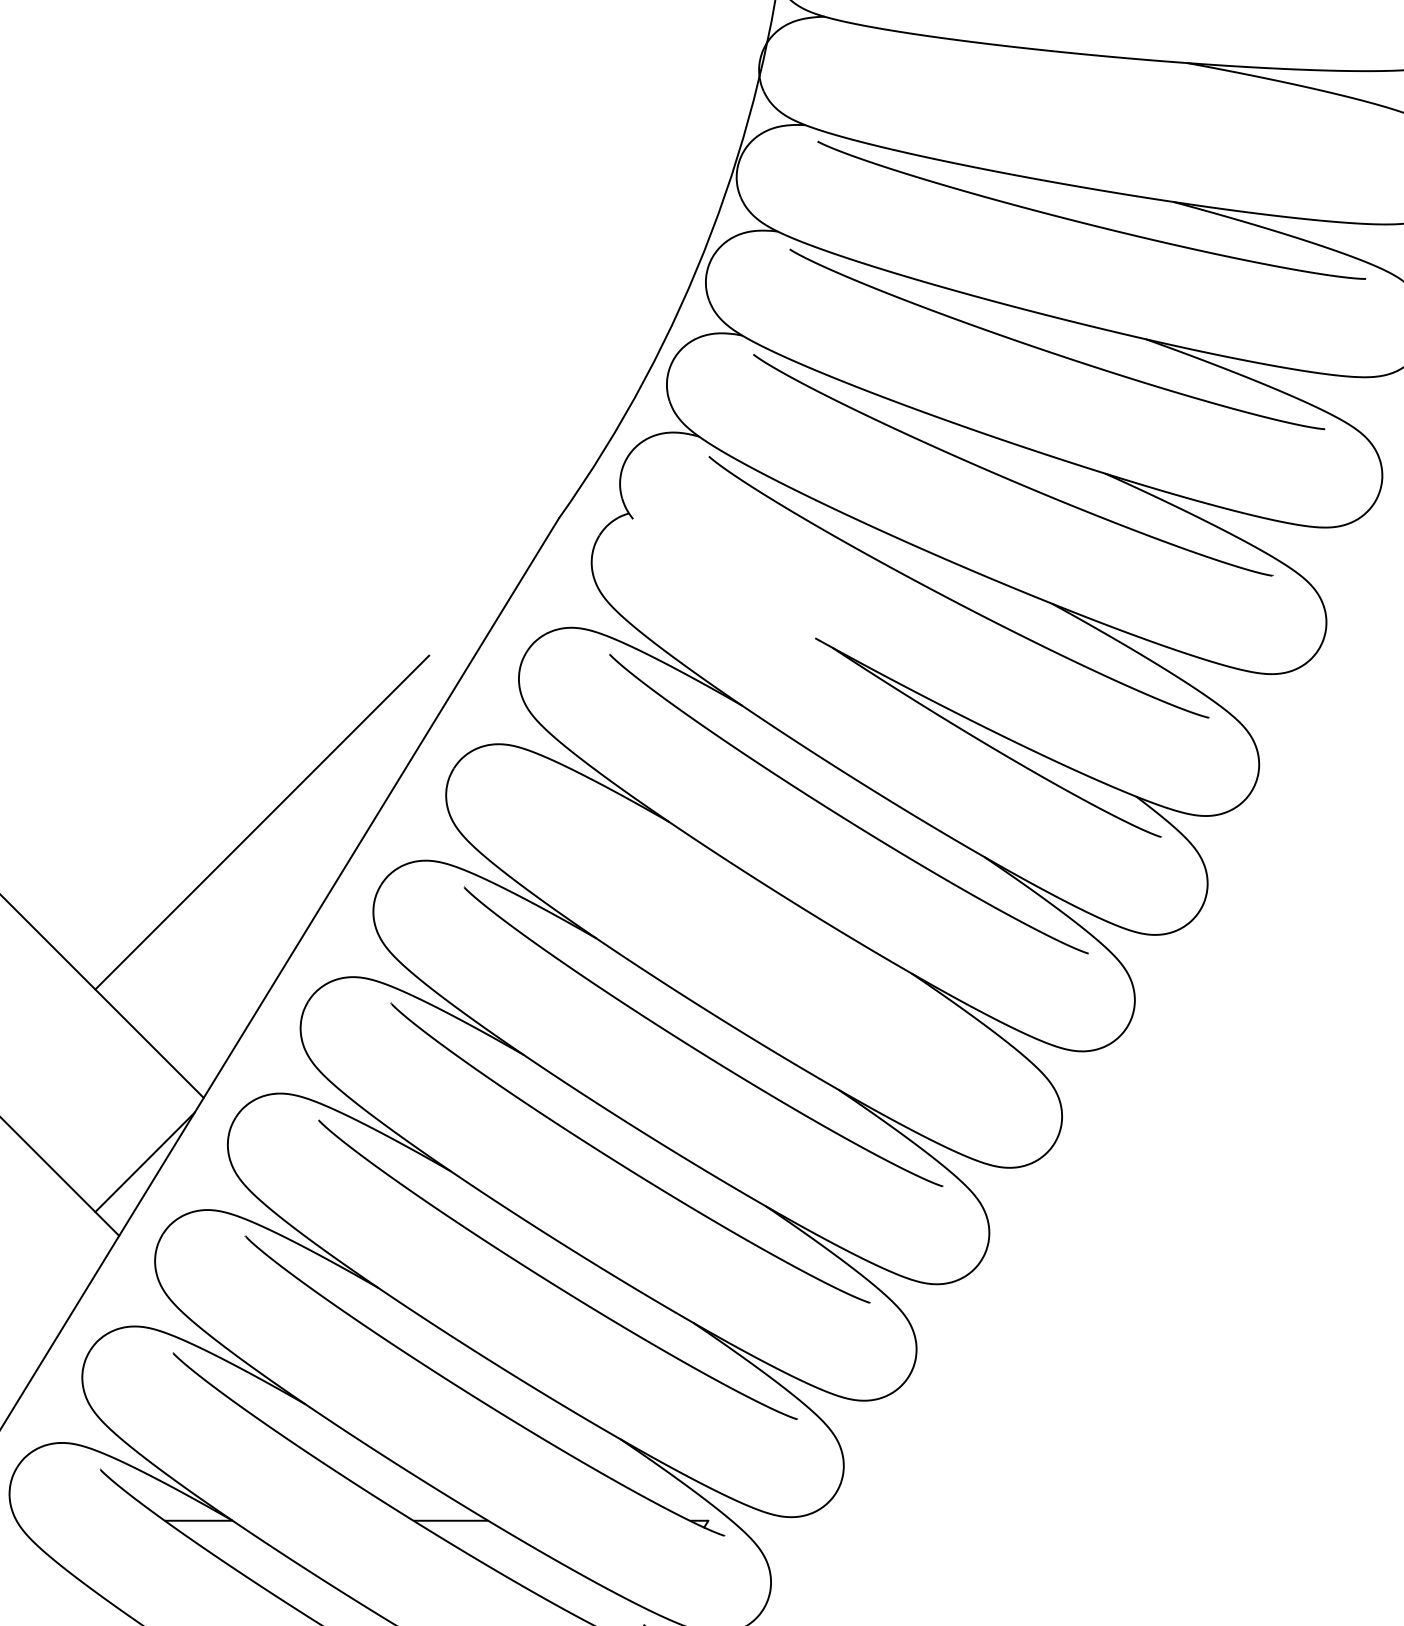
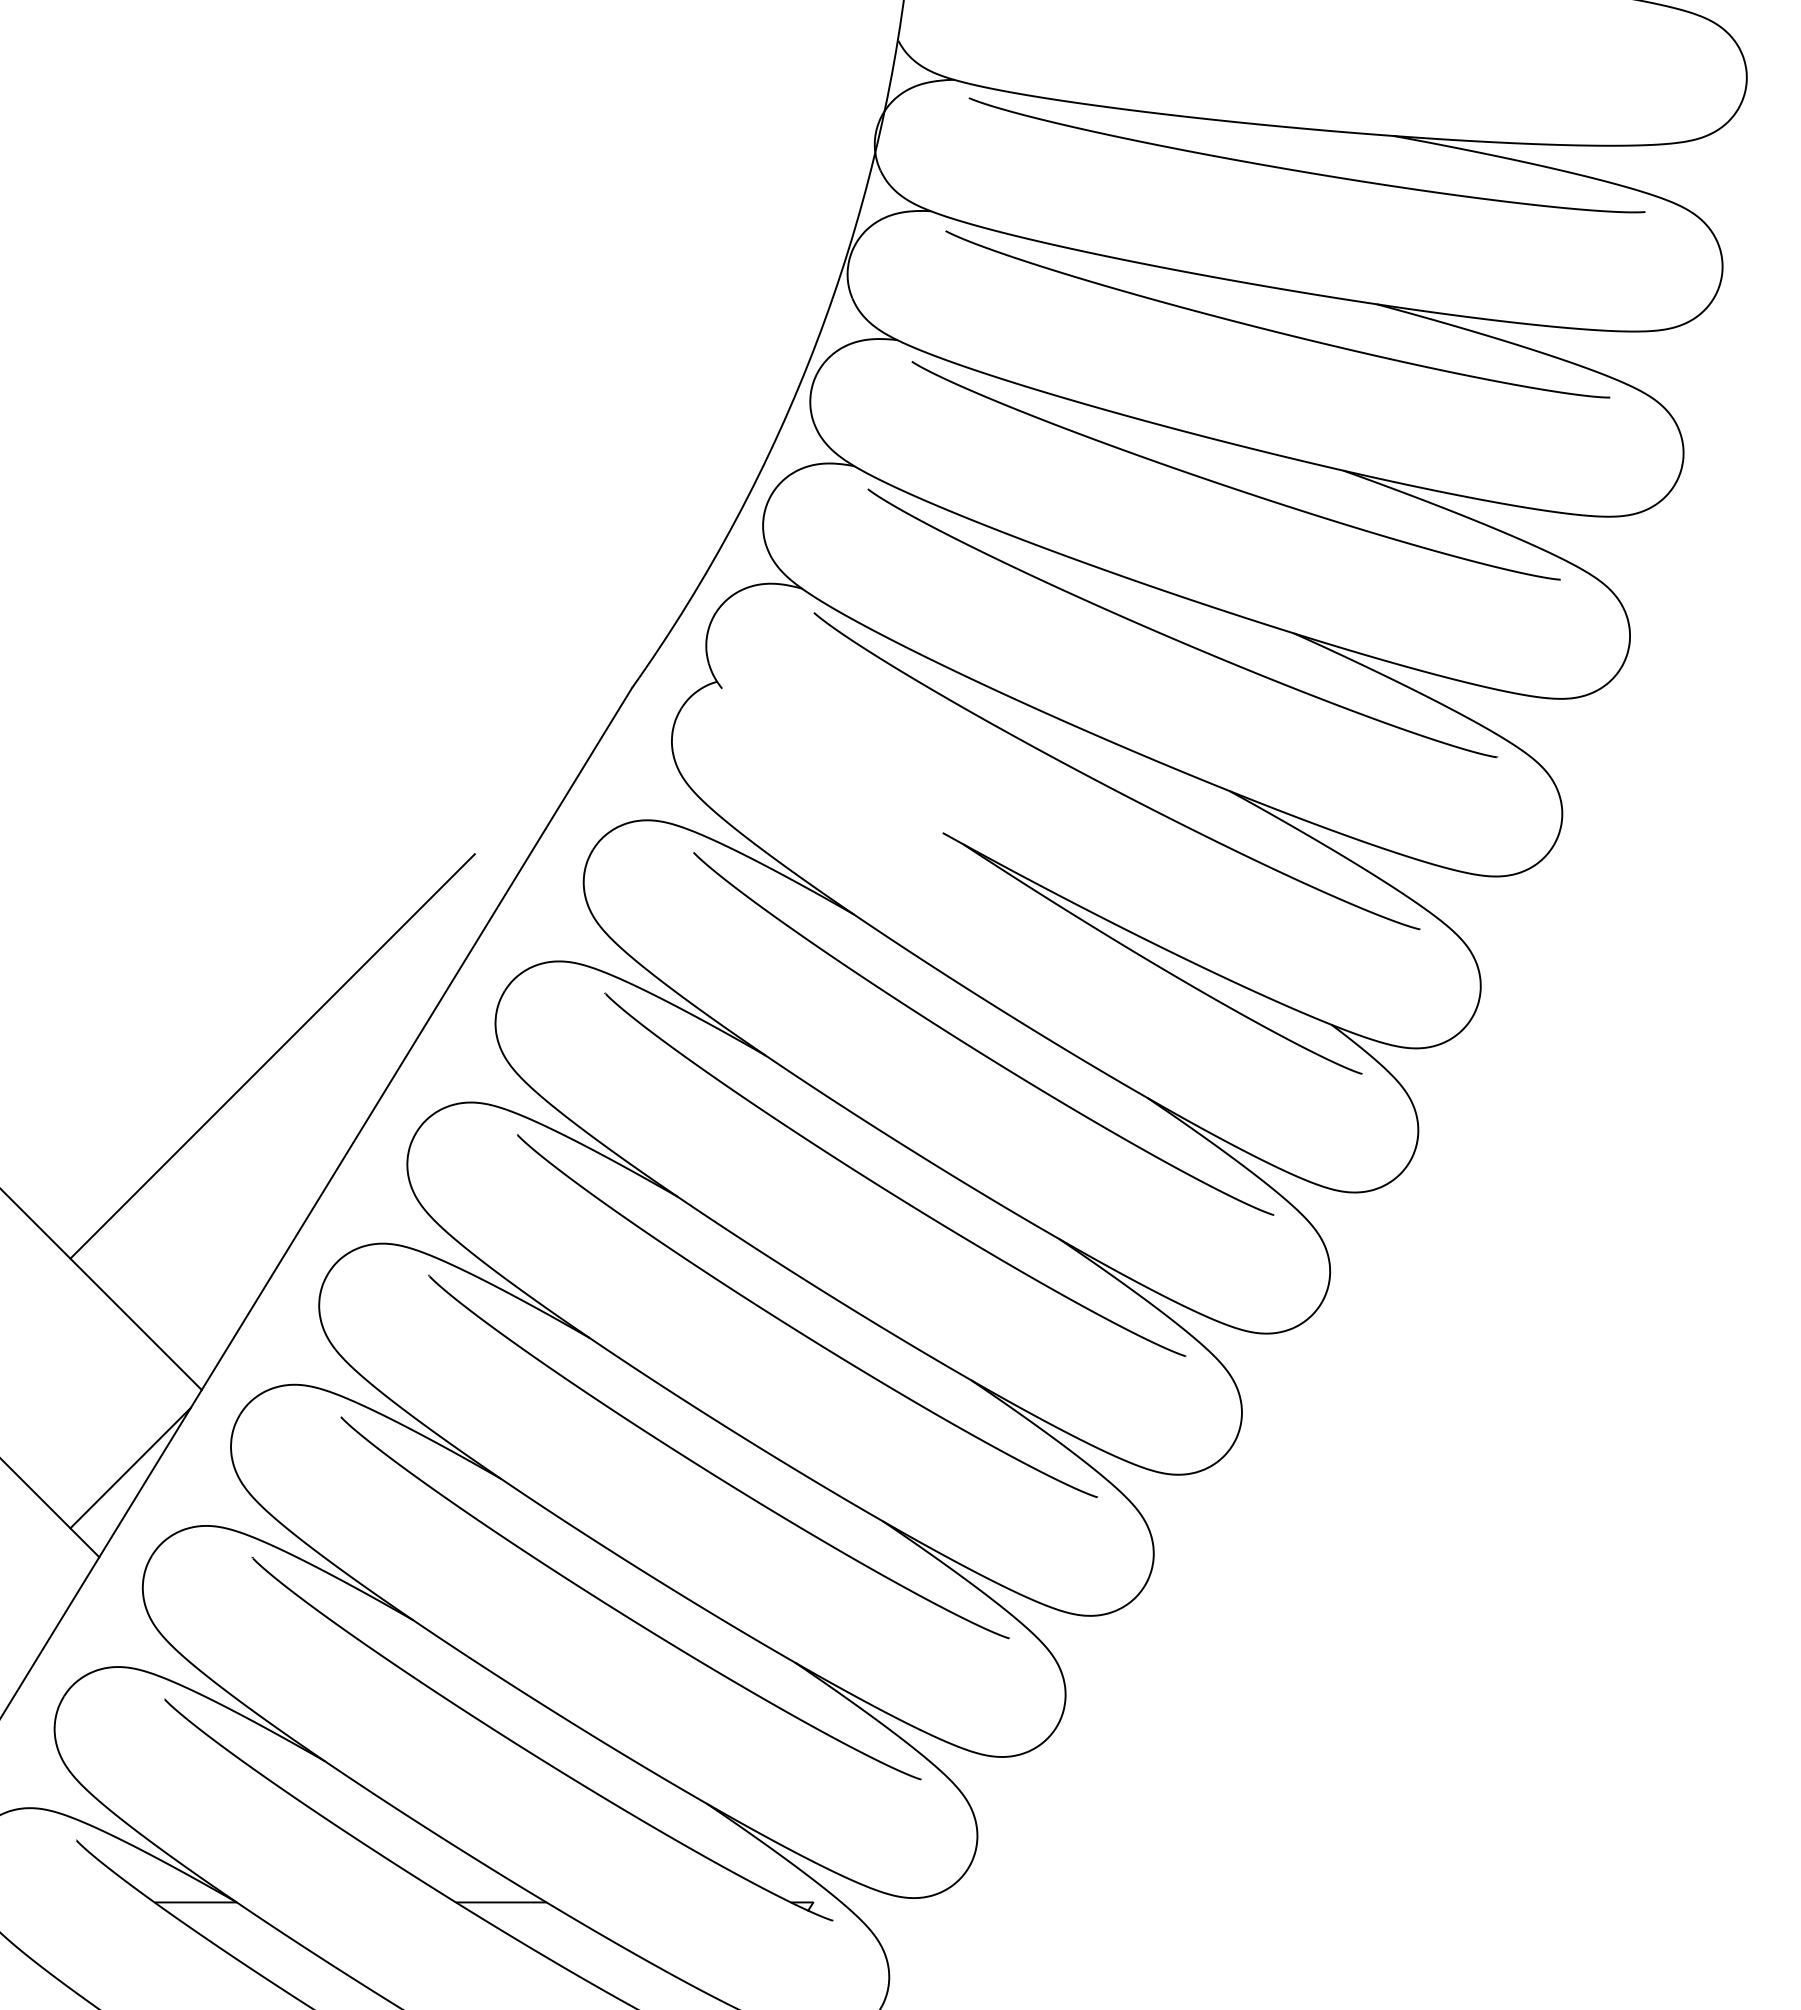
curve: (1112, 91) -> (1302, 170), added
curve: (769, 932) -> (887, 1189), added

